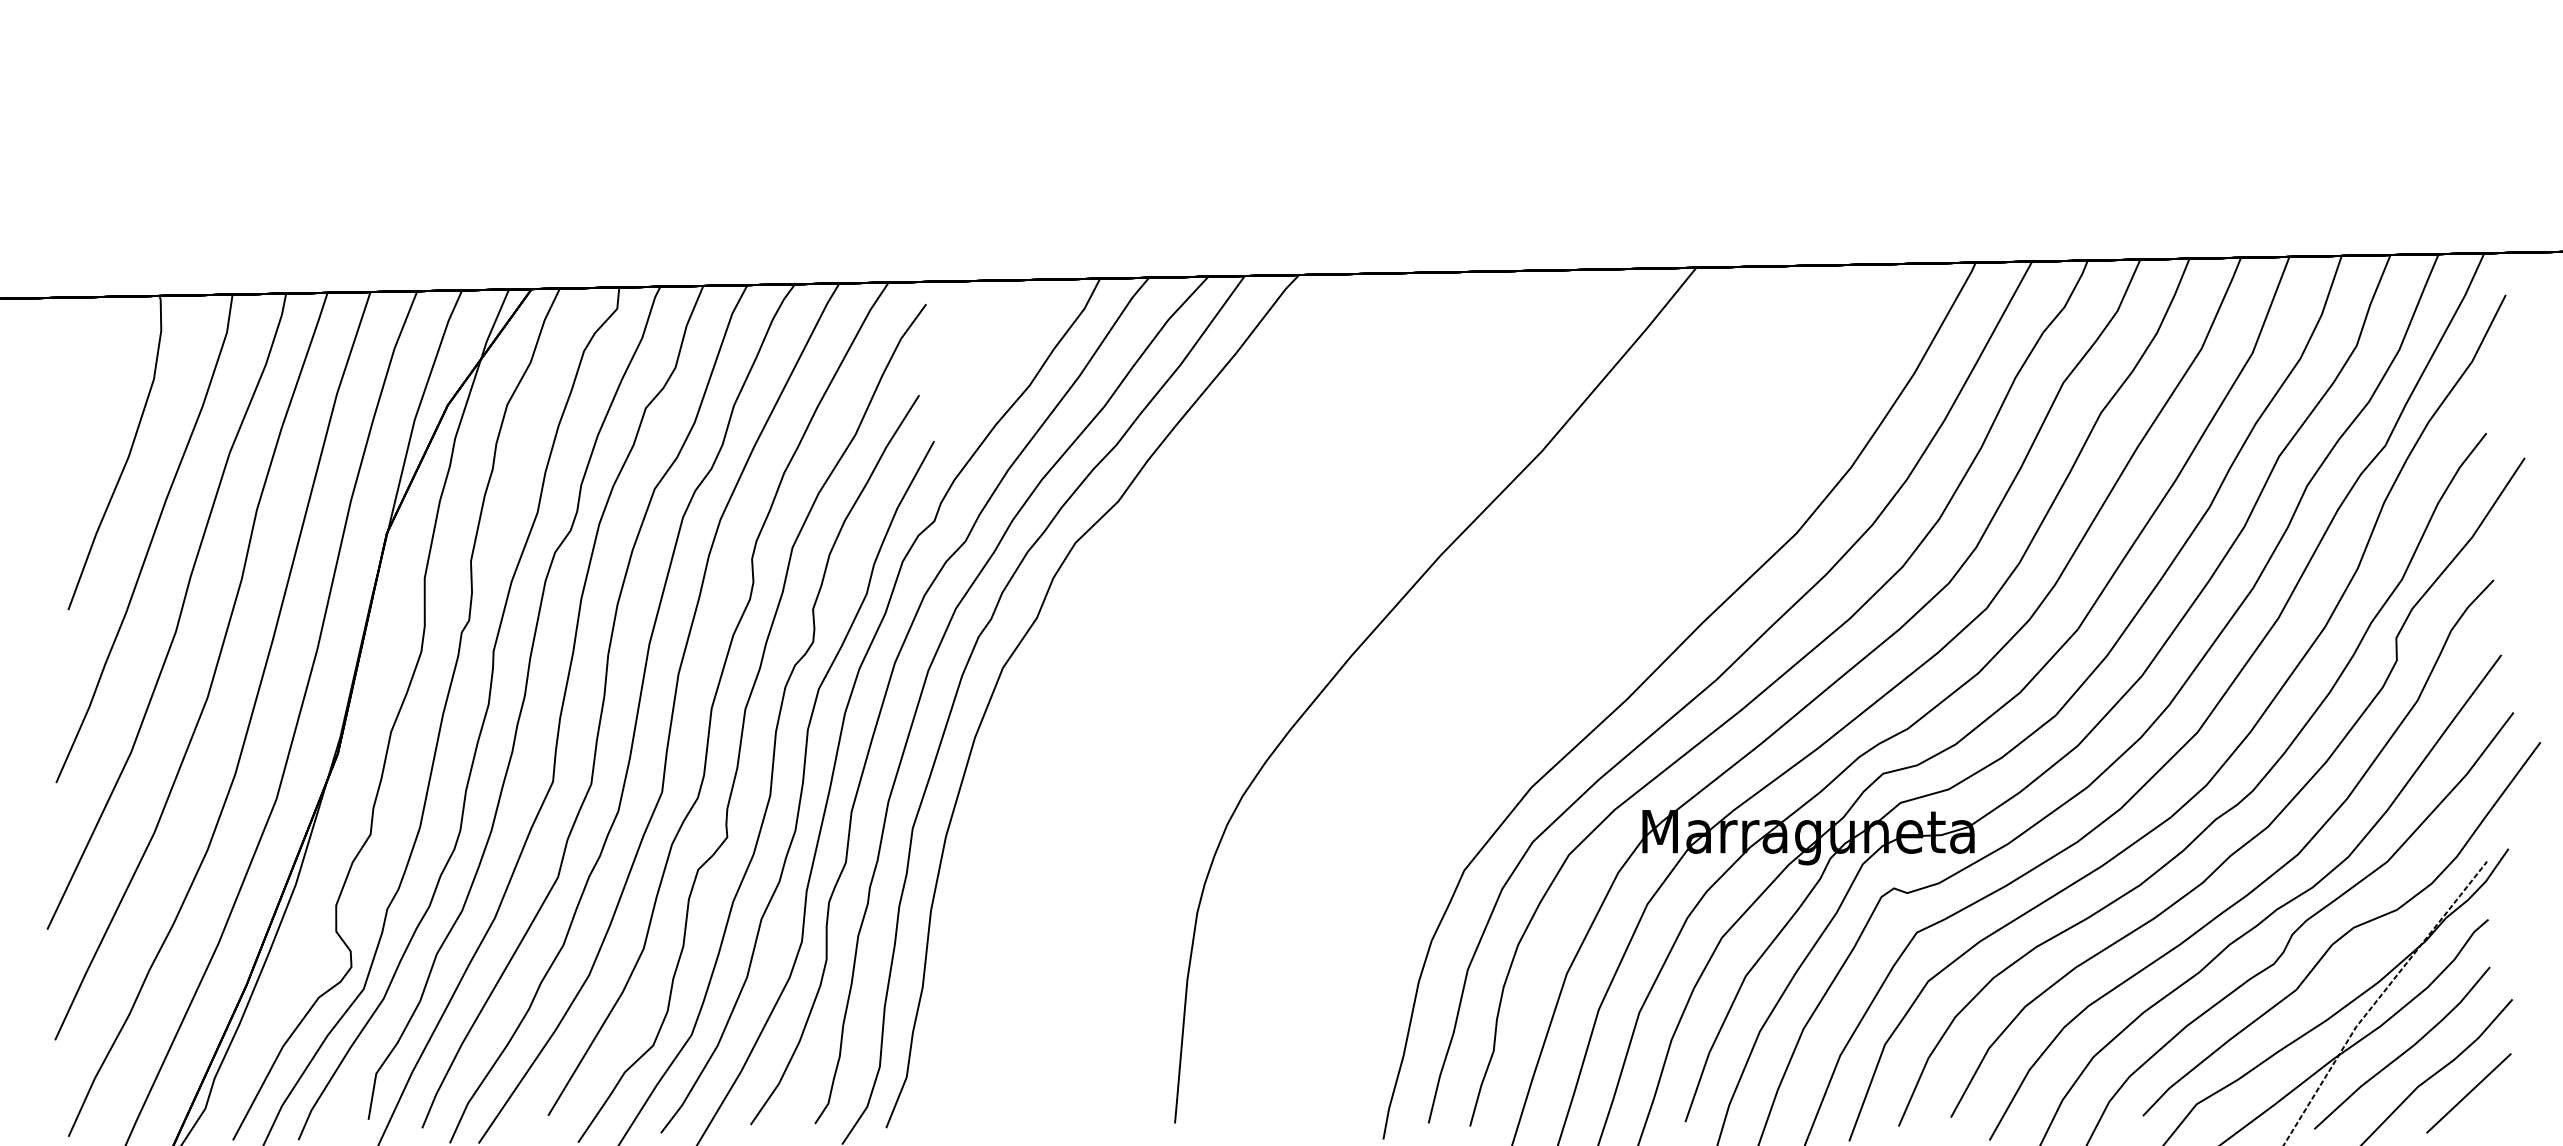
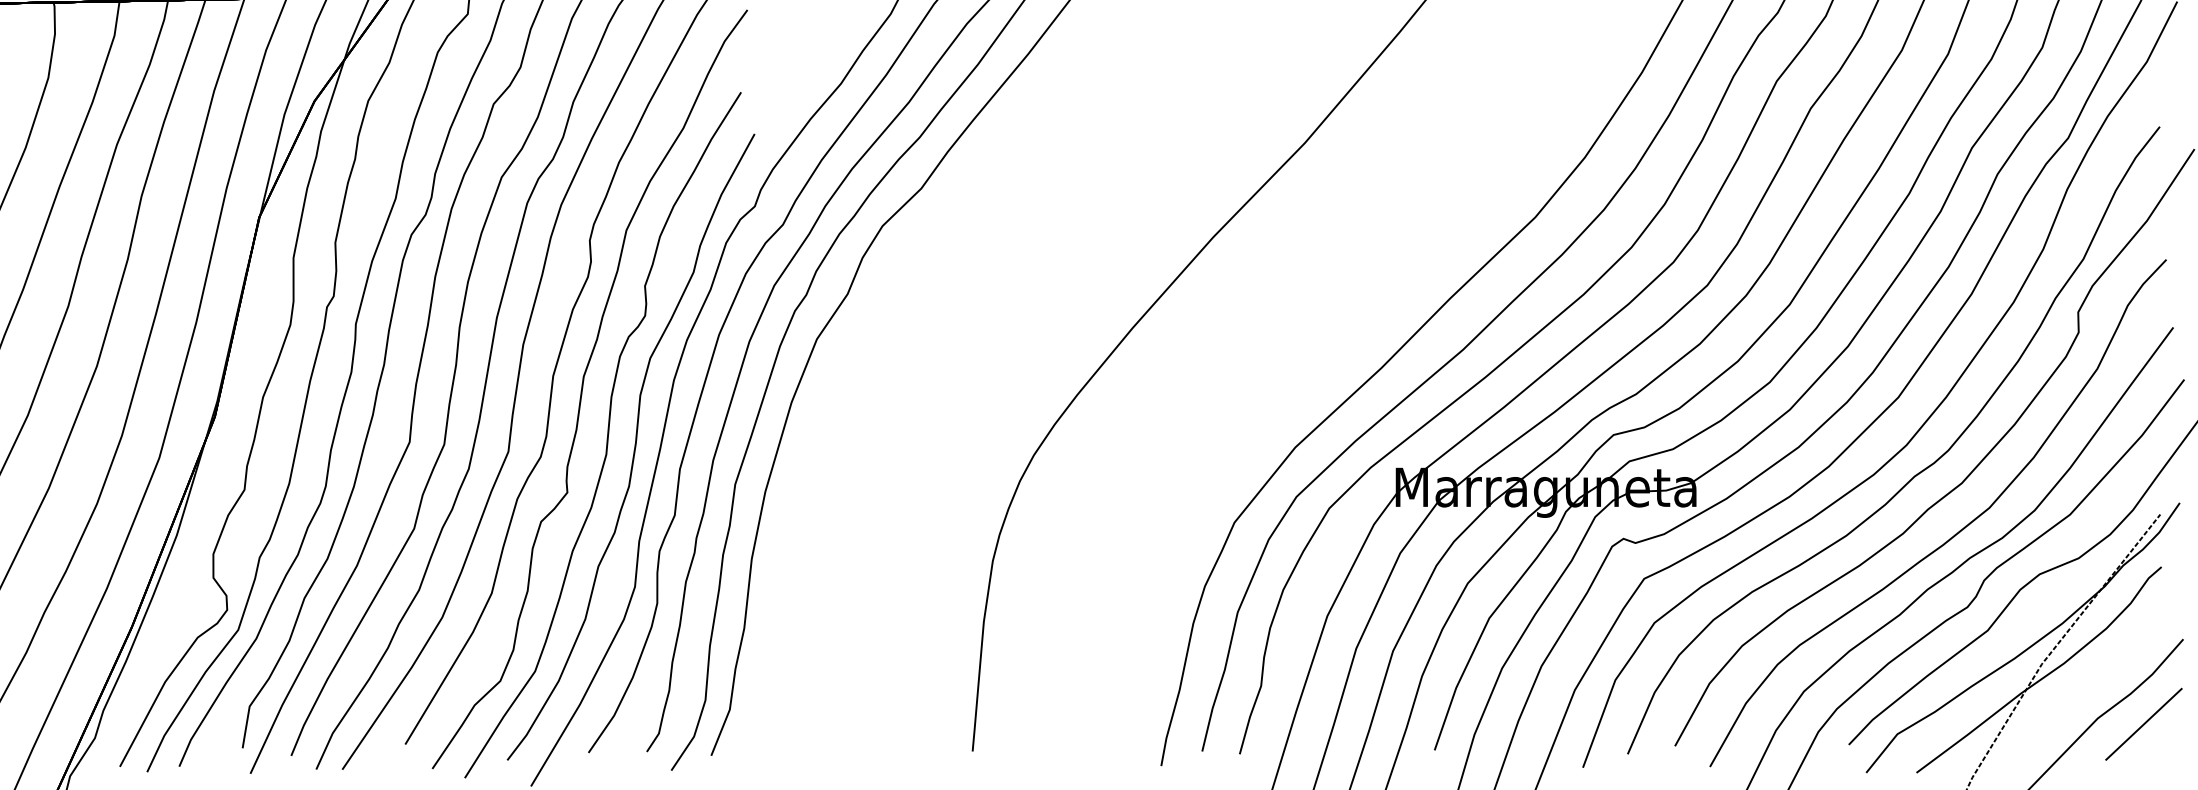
part: (2402, 1047) -> (2083, 682), removed

